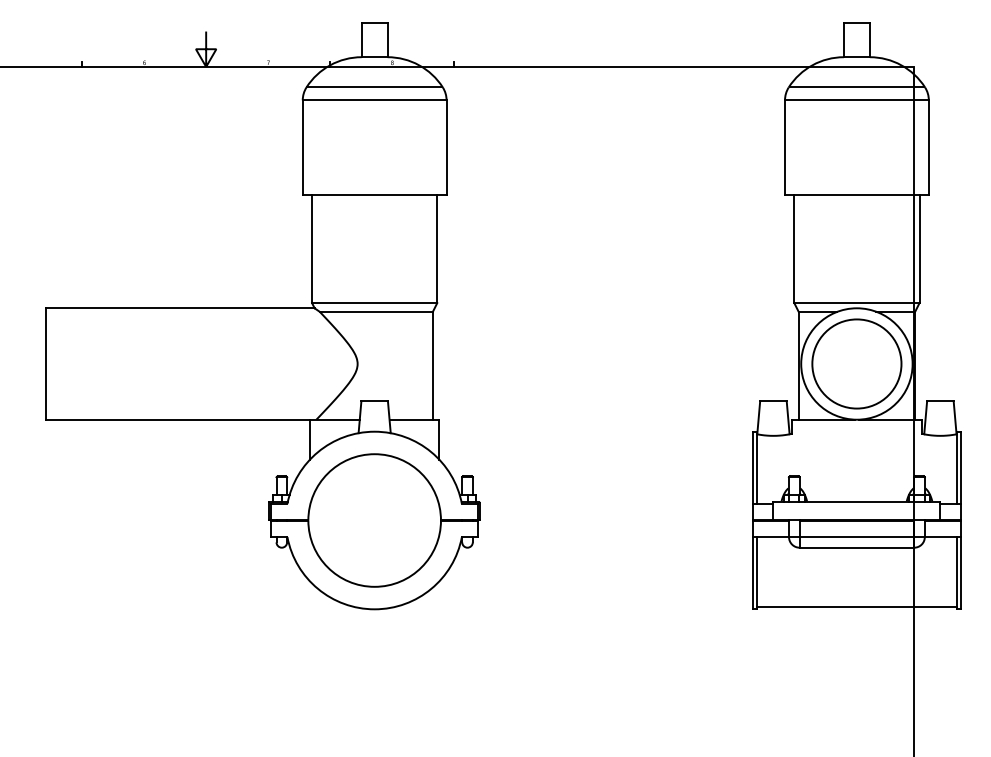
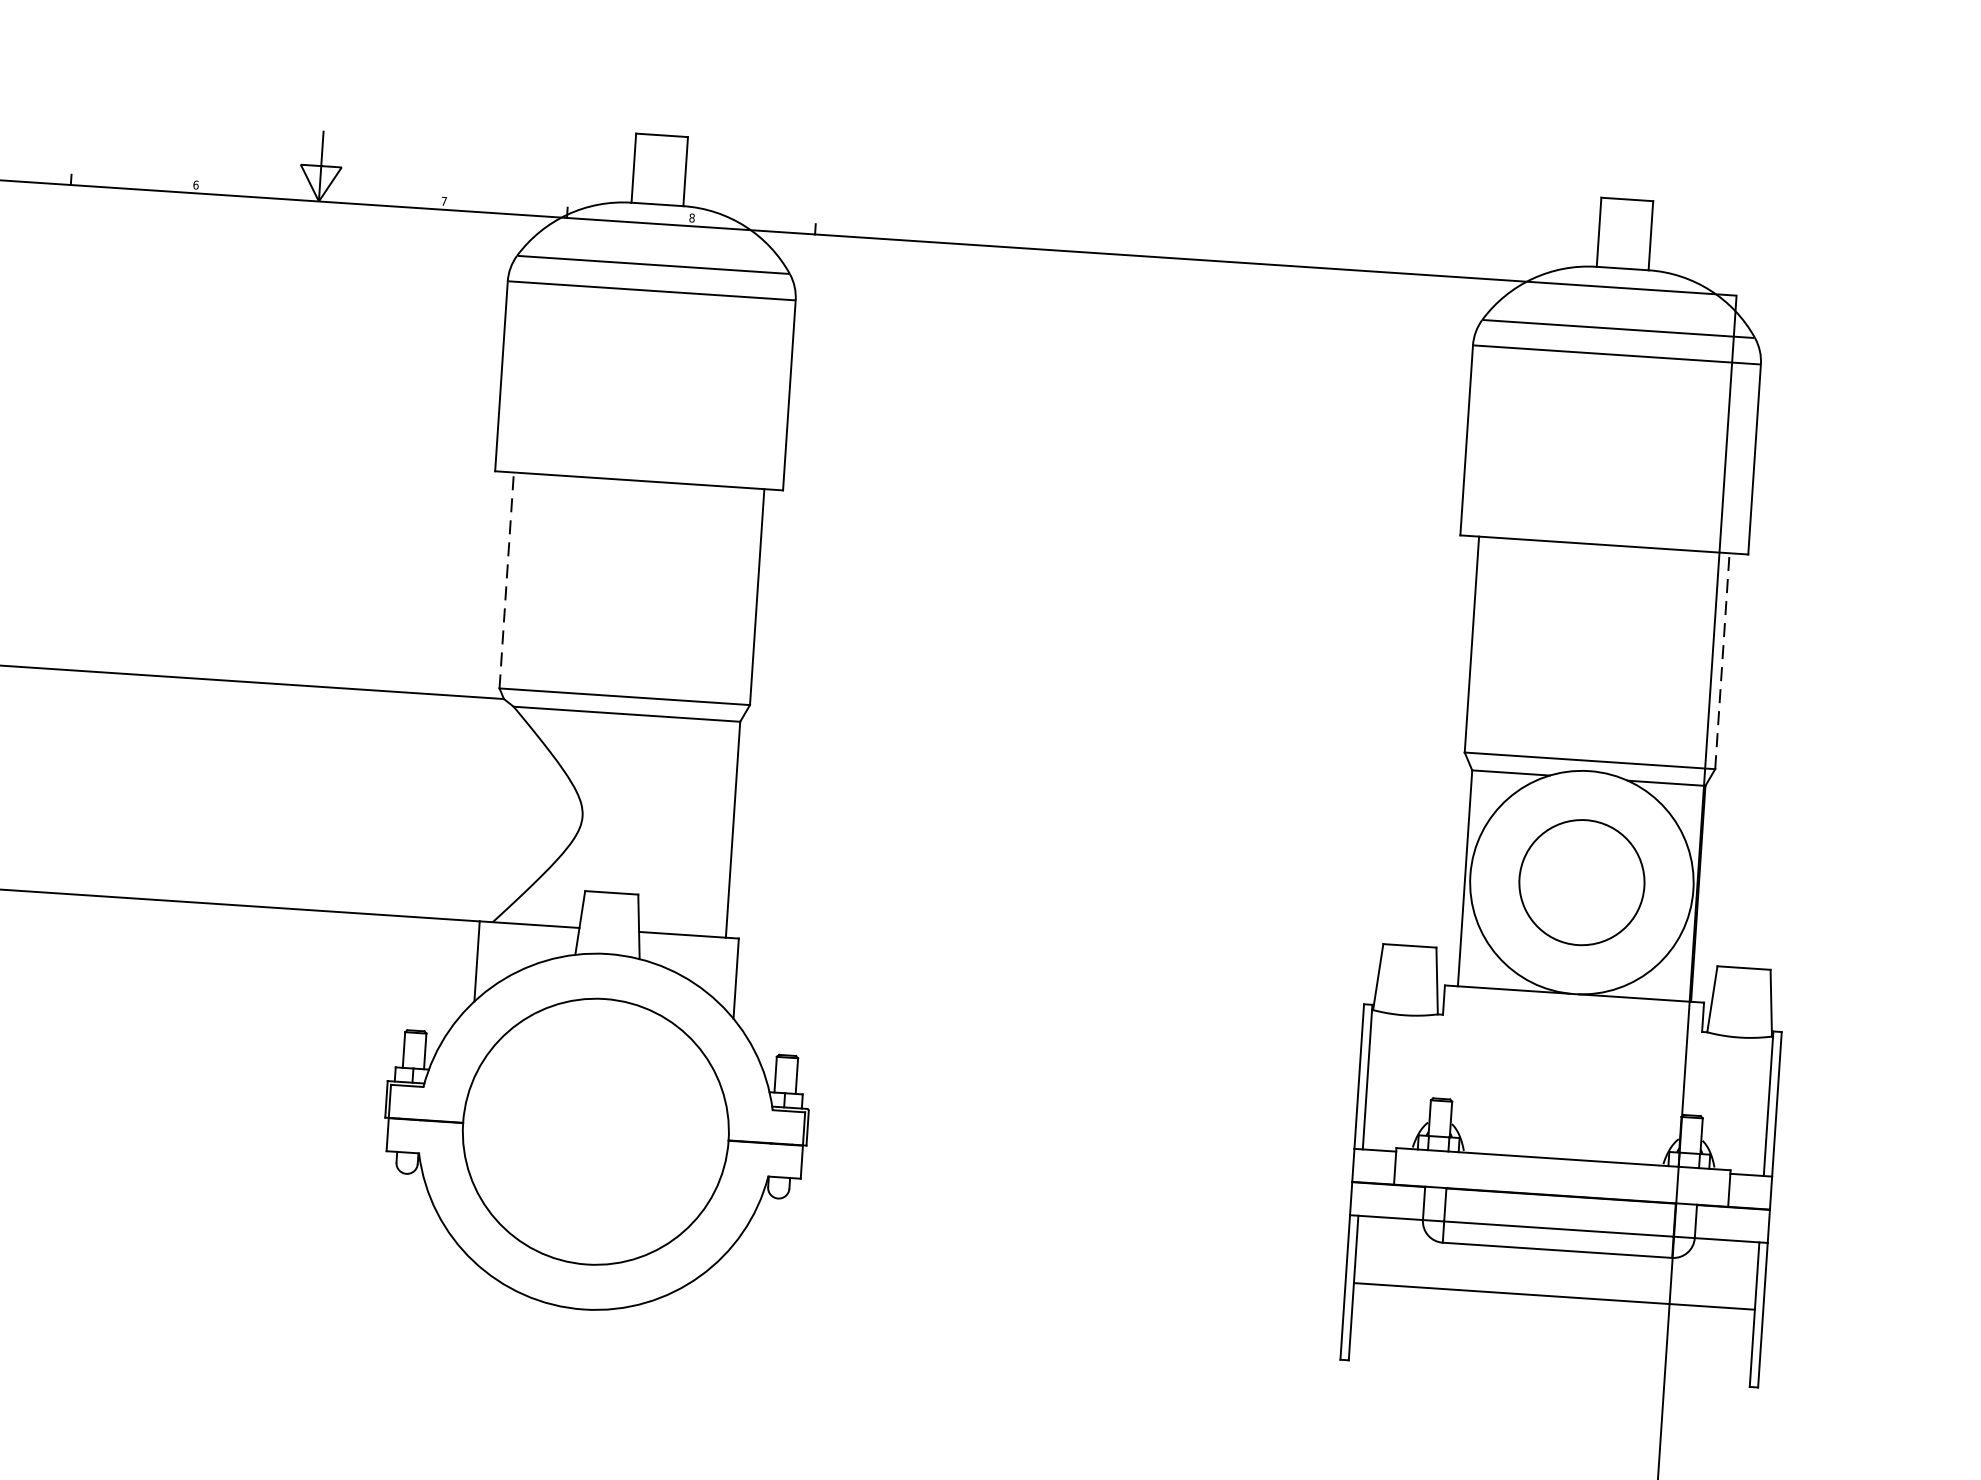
line: (312, 249) -> (507, 581), solid -> dashed
line: (919, 249) -> (1722, 661), solid -> dashed
circle: (856, 363) -> (1581, 881), size x0.7
line: (856, 606) -> (1553, 1295), moved

